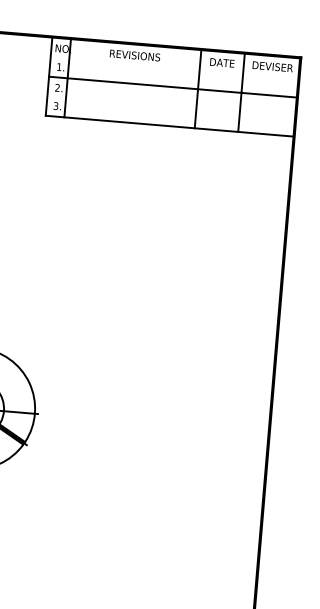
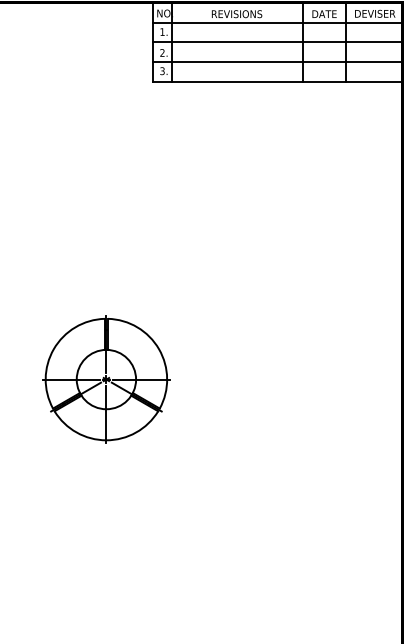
line: (174, 67) -> (277, 22), added
line: (171, 107) -> (277, 62), added

